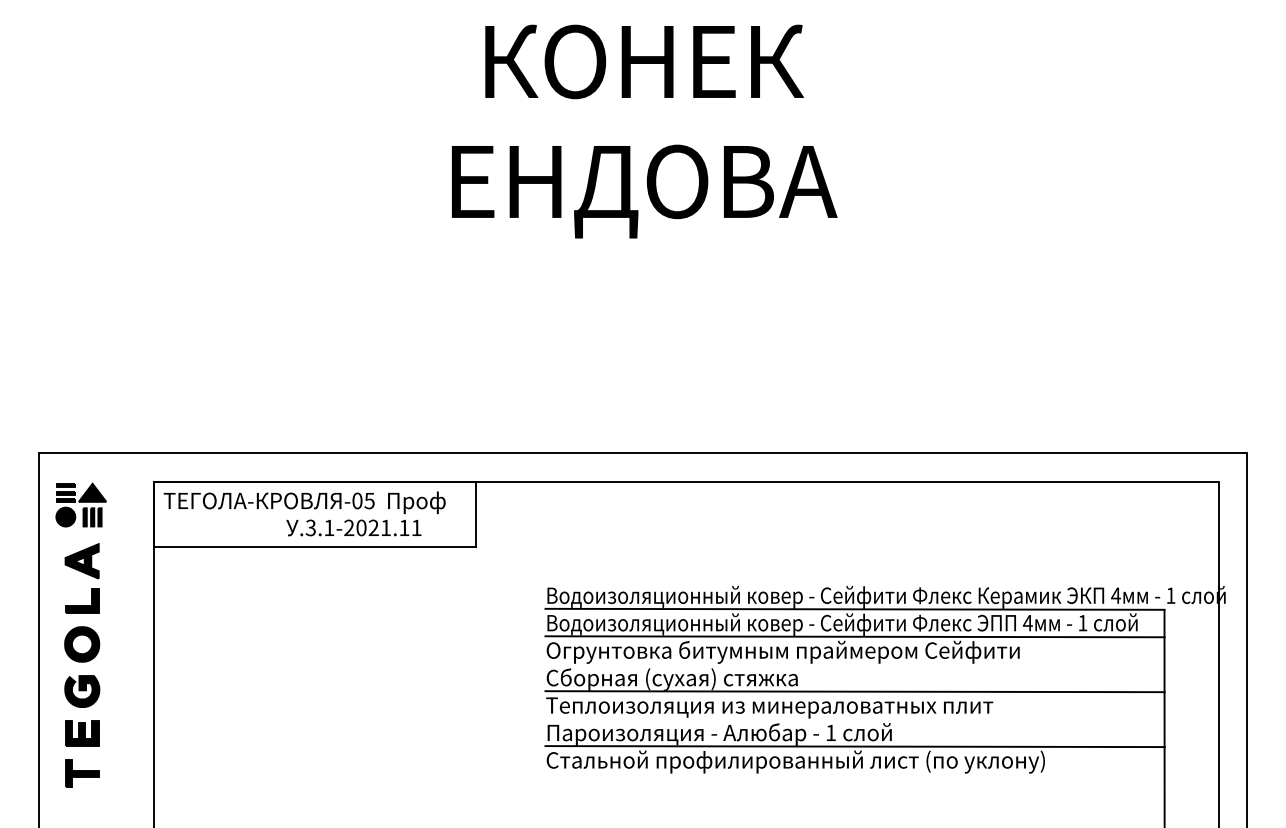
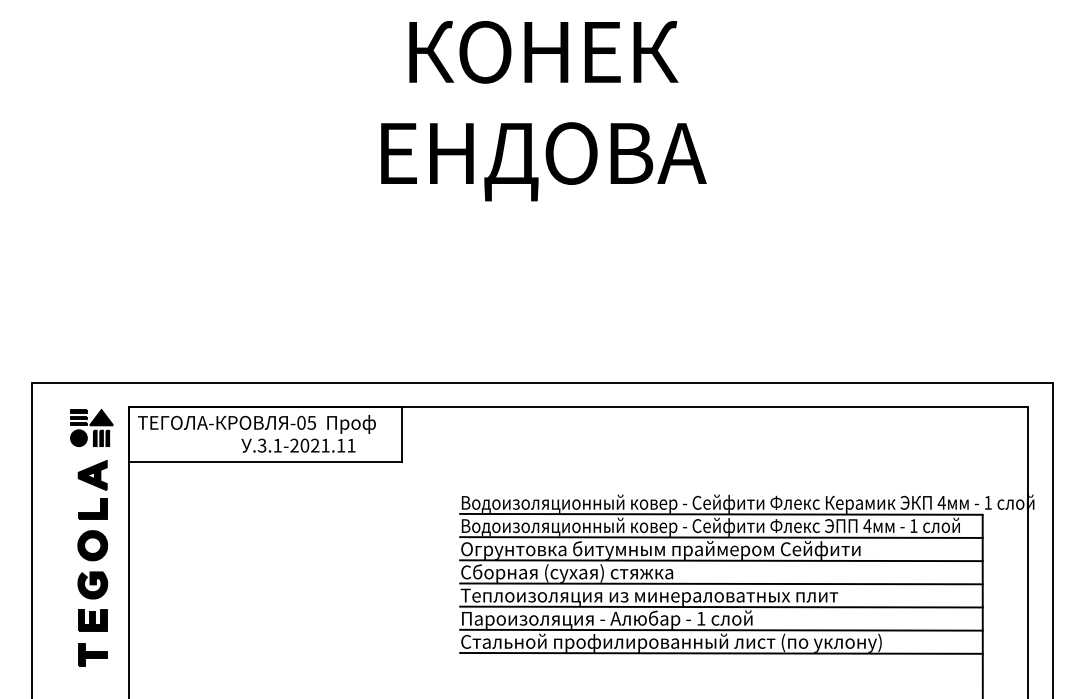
part: (80, 634) -> (91, 537), moved
line: (854, 663) -> (721, 560), added
line: (854, 718) -> (721, 606), added
line: (854, 773) -> (721, 652), added

